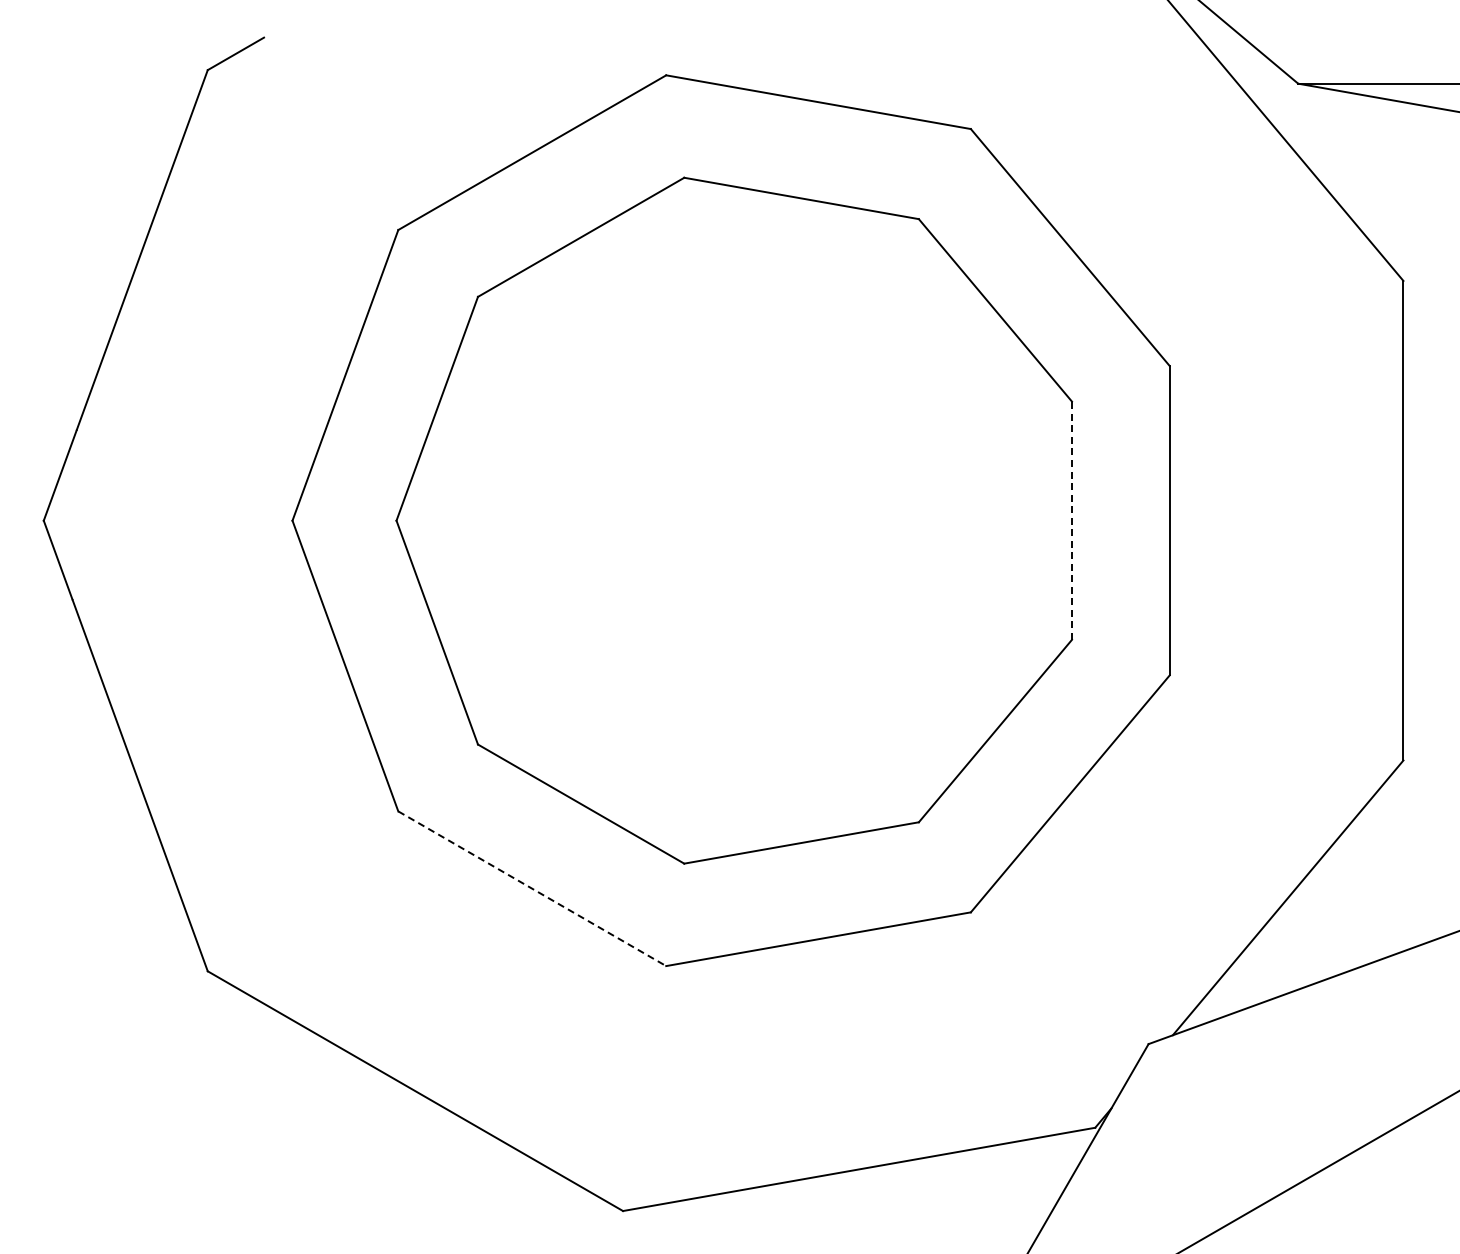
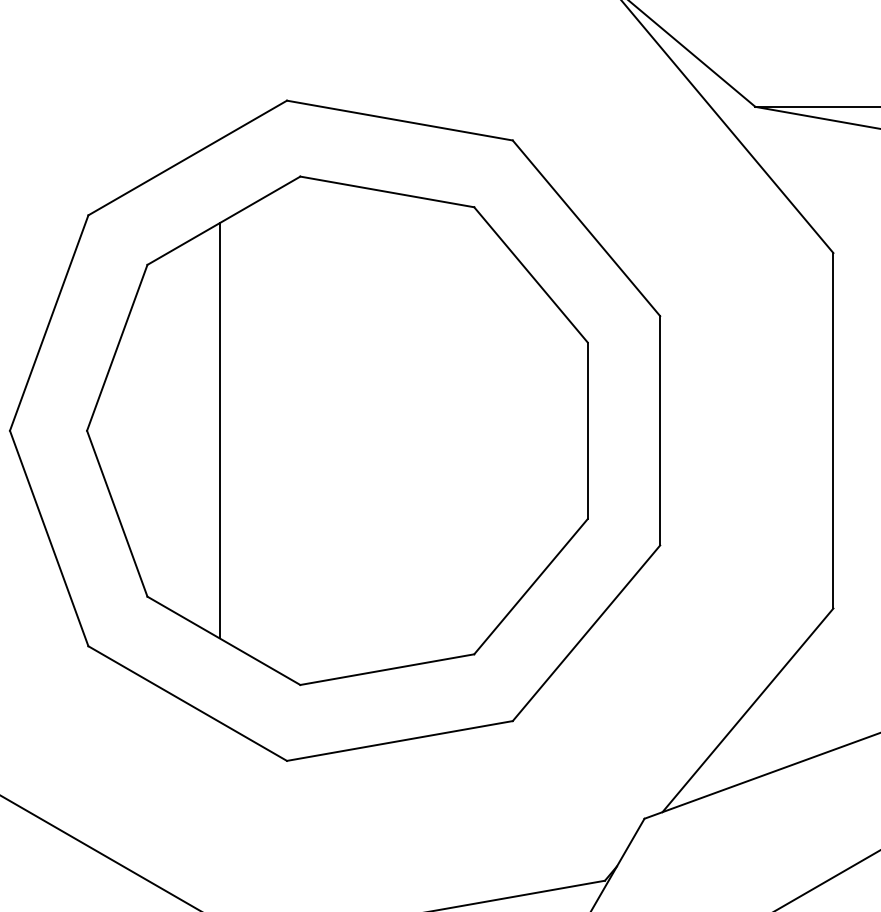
line: (575, 520) -> (219, 430), added
line: (1072, 520) -> (588, 430), dashed -> solid
line: (532, 888) -> (187, 703), dashed -> solid

